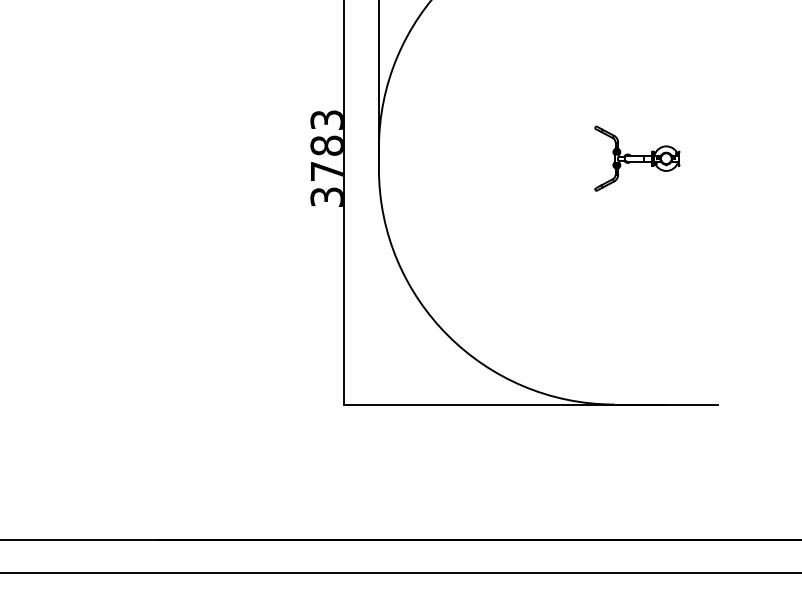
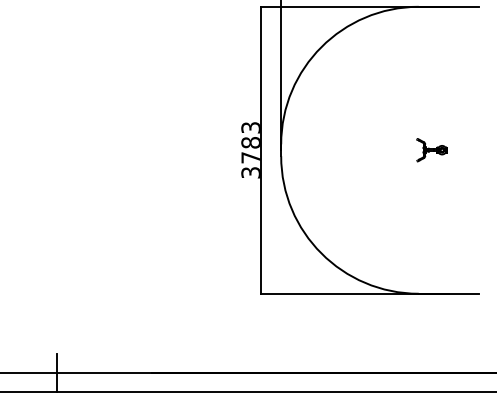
part: (636, 157) -> (431, 149), size x0.6

